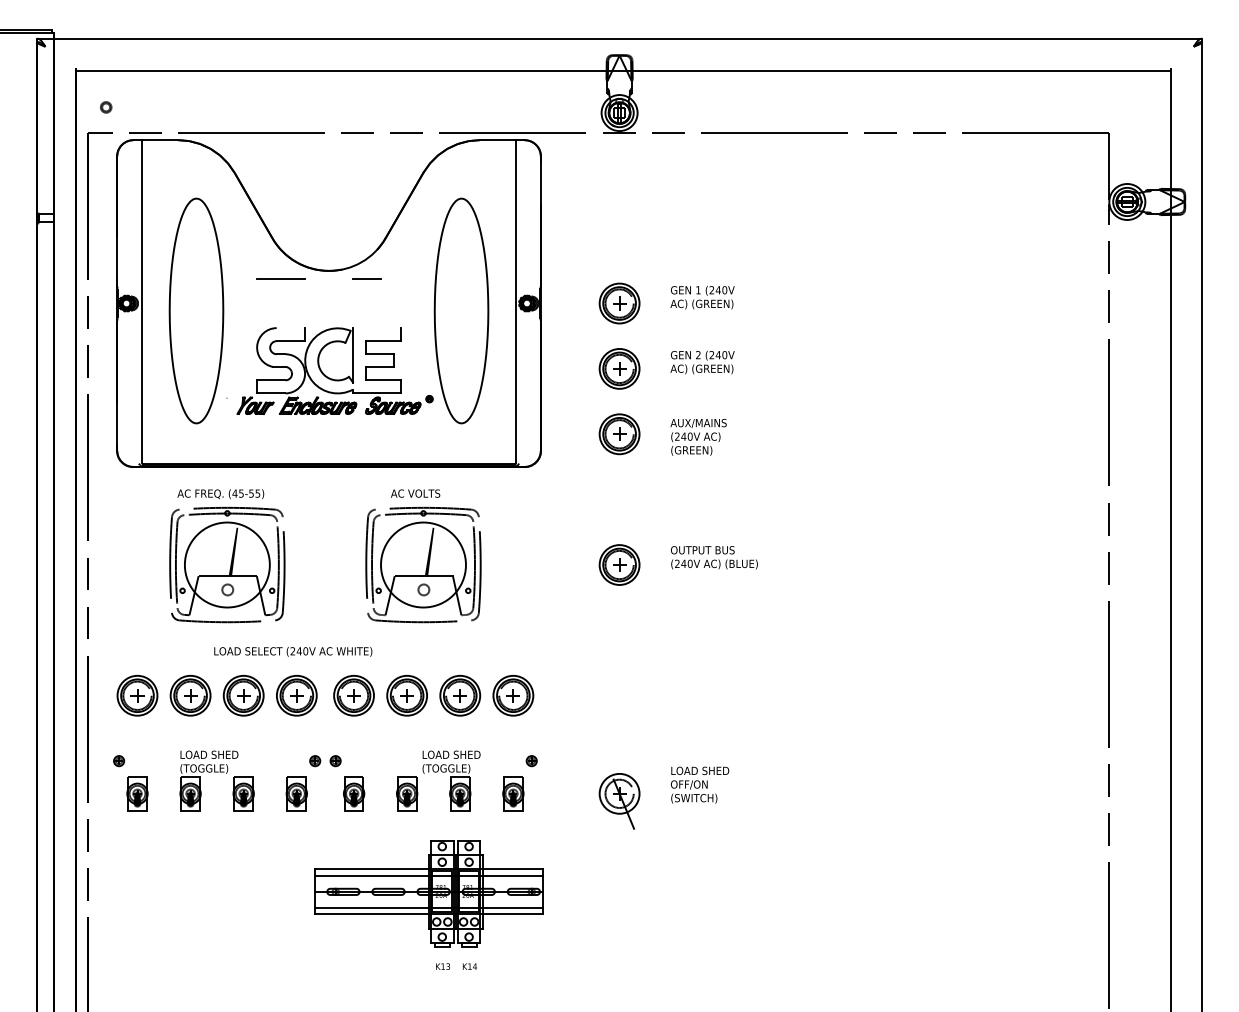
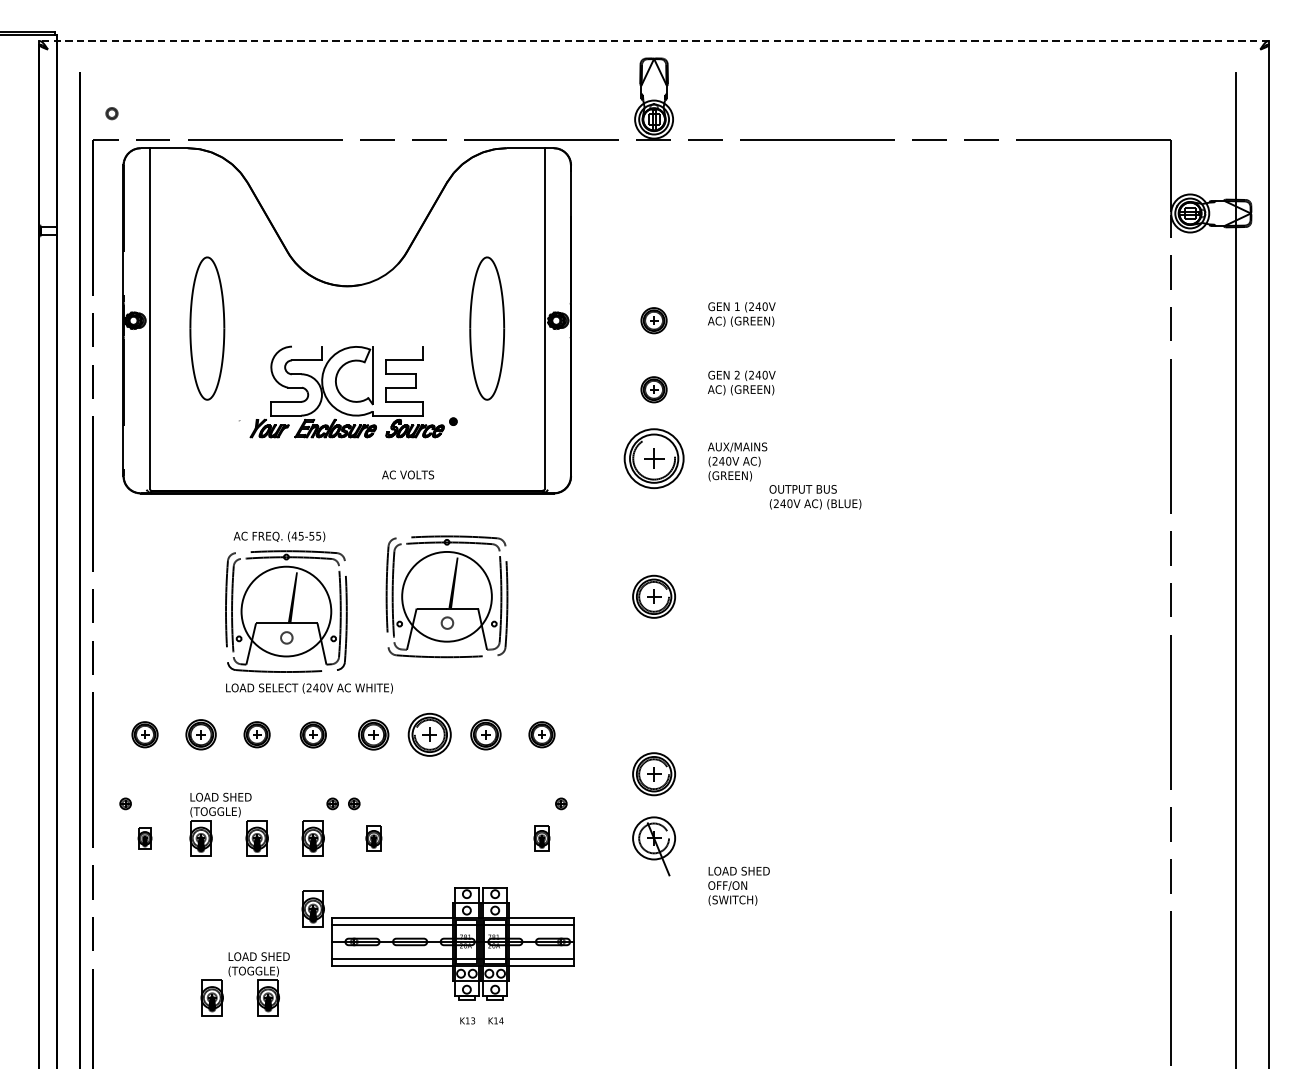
line: (619, 38) -> (654, 40), solid -> dashed
line: (623, 71) -> (658, 75), removed
line: (281, 278) -> (297, 294), removed
line: (366, 278) -> (386, 294), removed
part: (619, 303) -> (654, 320), size x0.6
part: (196, 310) -> (207, 328), size x0.6
part: (461, 310) -> (487, 328), size x0.6
part: (619, 368) -> (654, 389), size x0.6
part: (619, 434) -> (654, 459), size x1.4
text: (415, 493) -> (407, 474), moved
part: (227, 556) -> (286, 602), moved
text: (714, 557) -> (815, 497), moved
part: (137, 695) -> (145, 734), size x0.6
part: (190, 695) -> (201, 734), size x0.7
part: (243, 695) -> (256, 734), size x0.6
part: (296, 695) -> (312, 734), size x0.6
part: (353, 695) -> (373, 734), size x0.7
part: (460, 695) -> (486, 734), size x0.7
part: (513, 695) -> (542, 734), size x0.6
part: (619, 732) -> (654, 773), added
part: (437, 772) -> (244, 975), moved
text: (700, 784) -> (739, 885), moved
part: (137, 793) -> (145, 838), size x0.6
part: (354, 793) -> (374, 838), size x0.7
part: (513, 793) -> (542, 838), size x0.7
part: (296, 860) -> (312, 908), added

